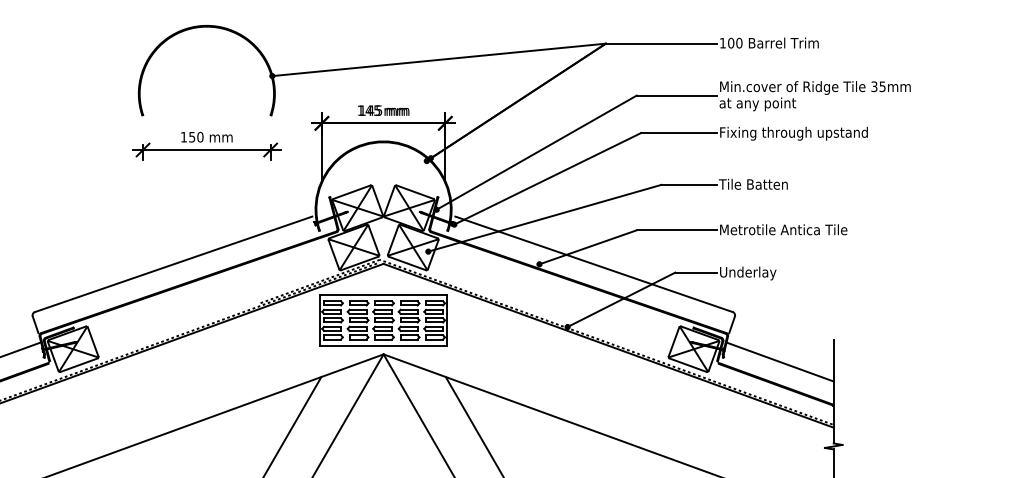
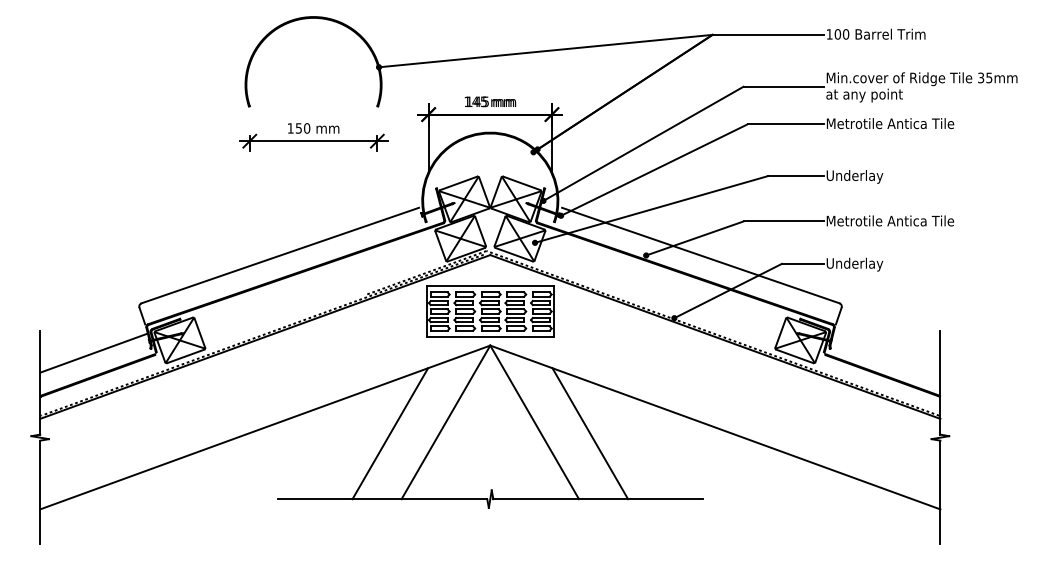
text: (794, 133) -> (901, 124), Fixing through upstand -> Metrotile Antica Tile
text: (752, 185) -> (859, 176), Tile Batten -> Underlay
line: (779, 362) -> (886, 353), removed

